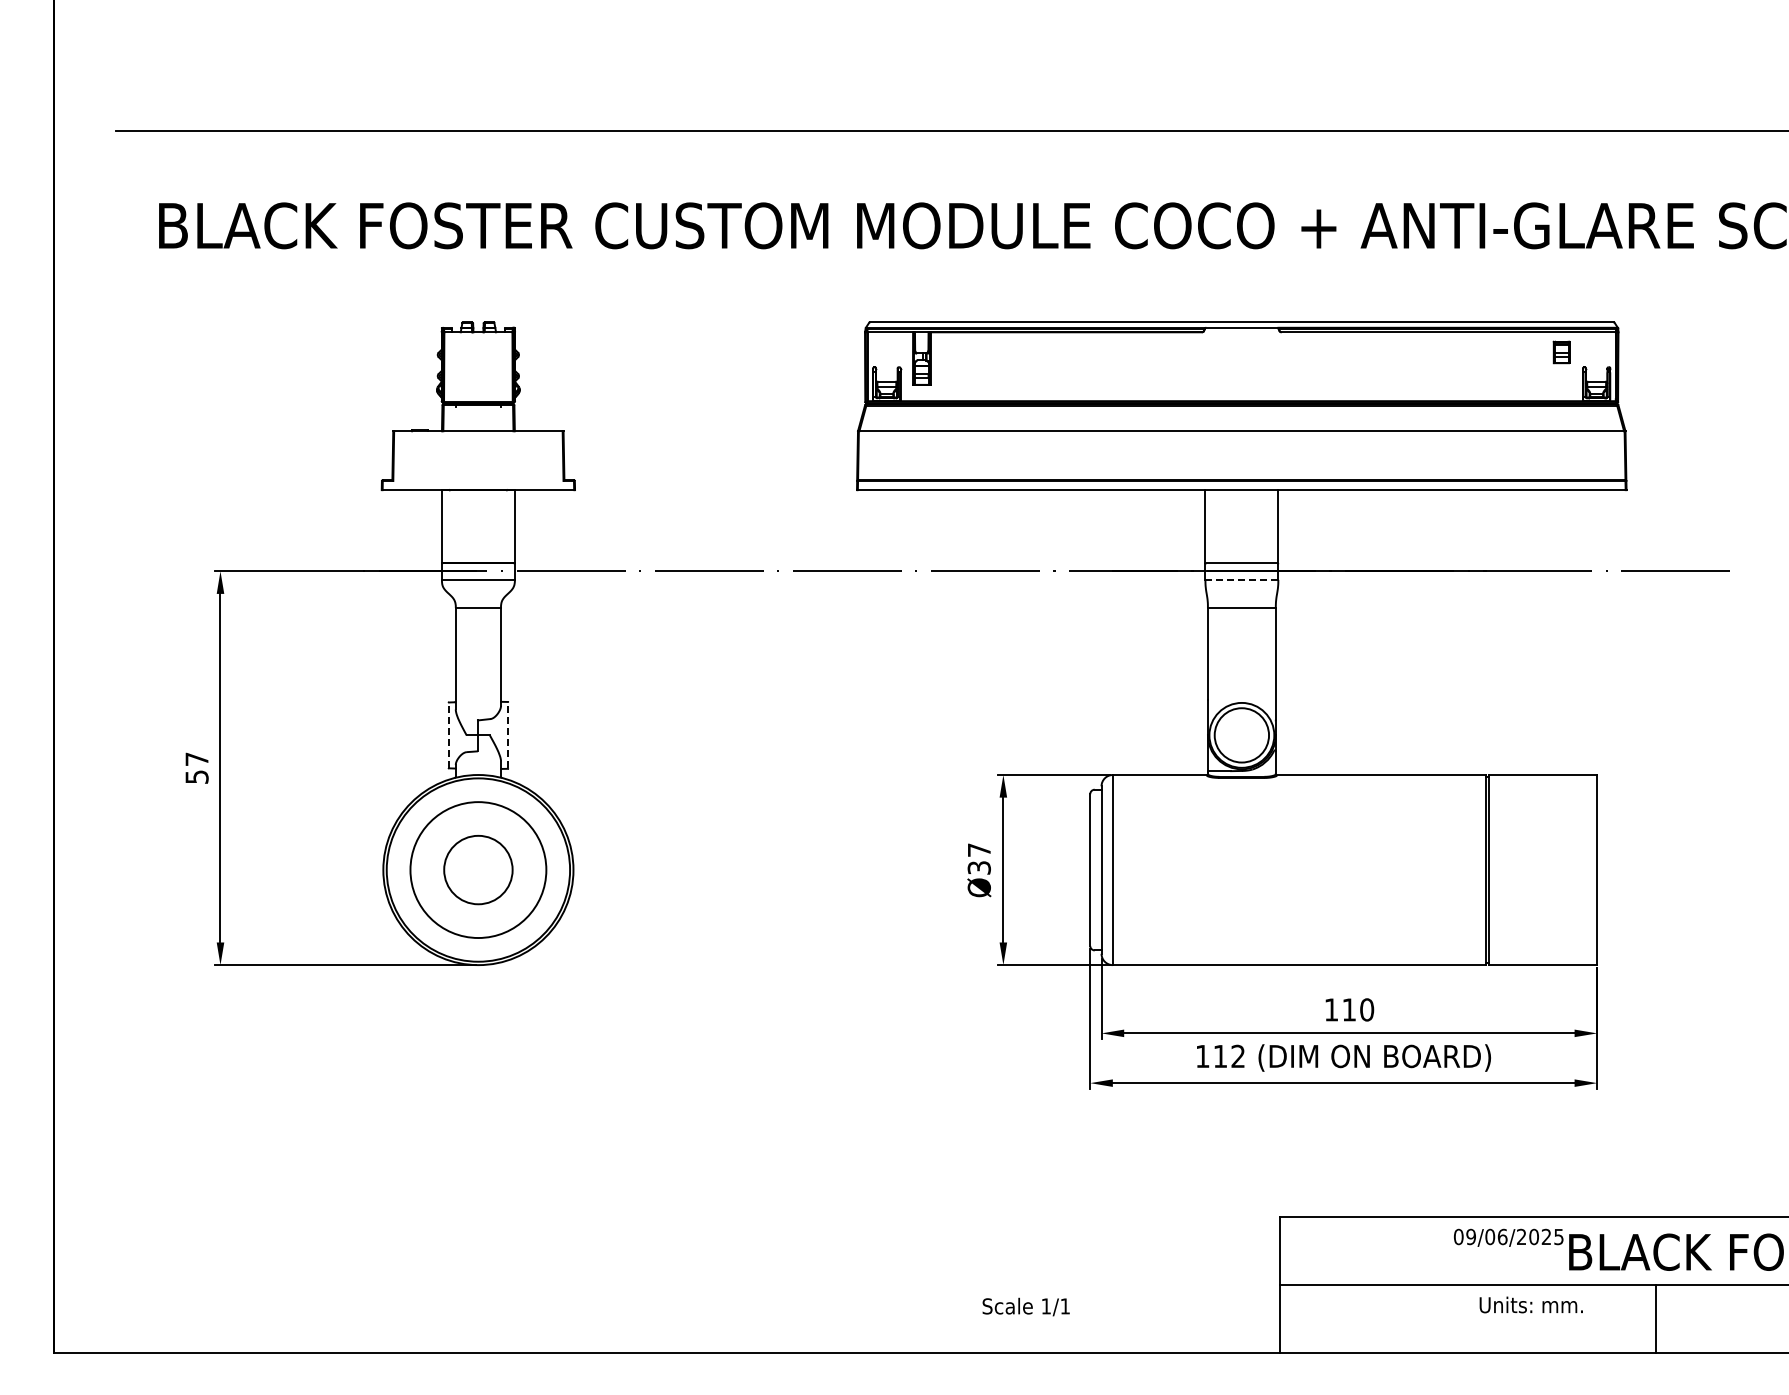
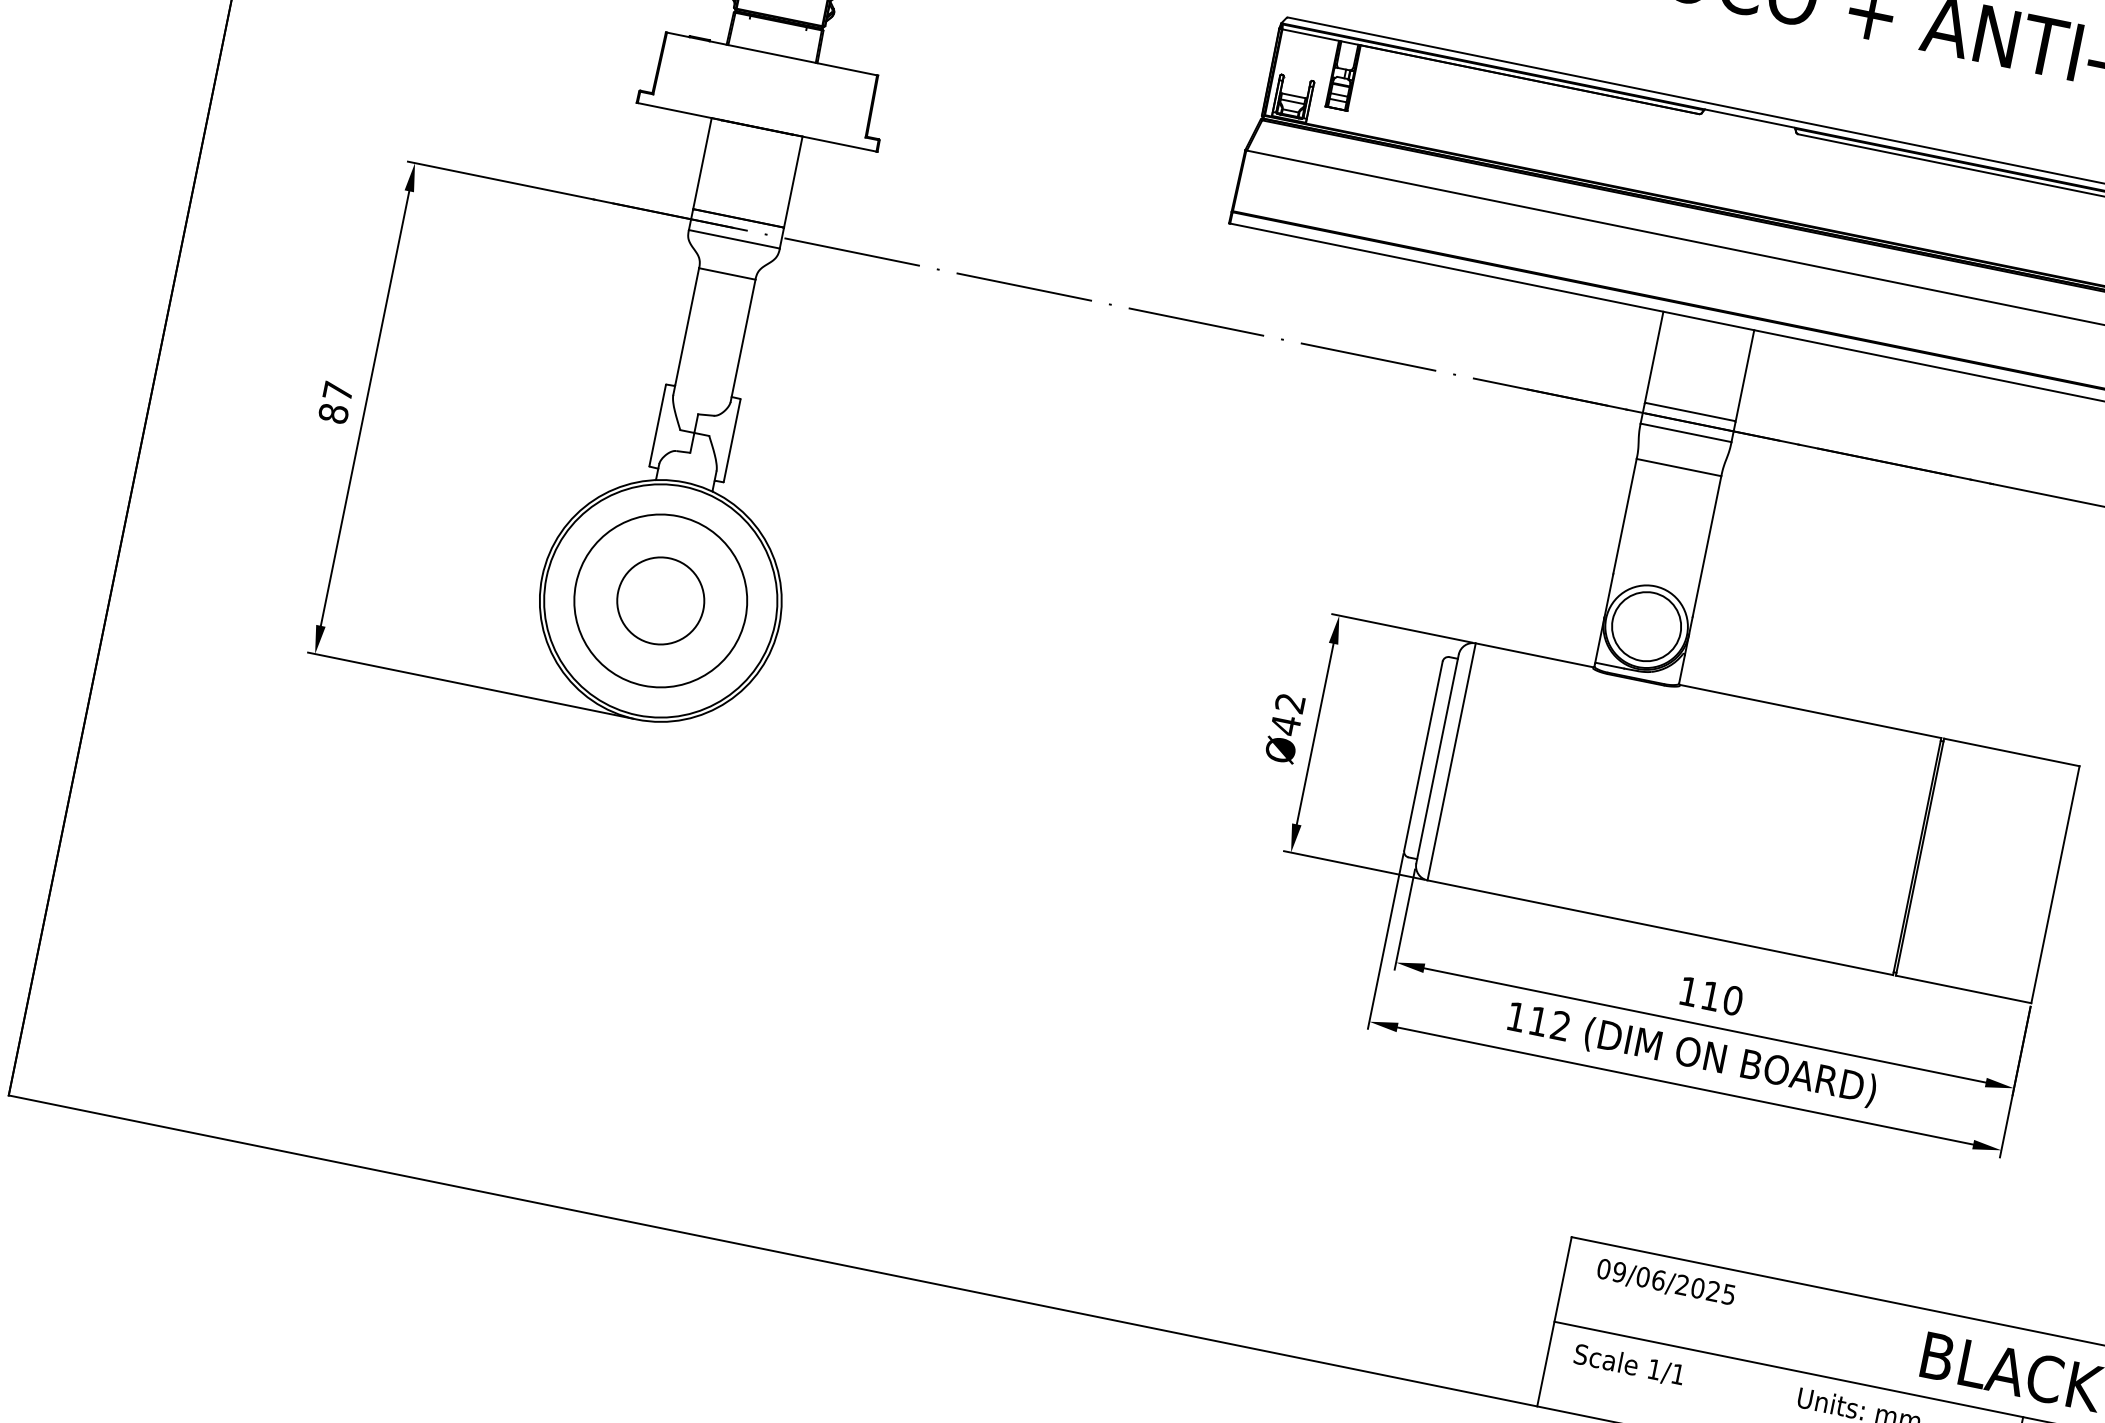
line: (1242, 579) -> (1686, 432), dashed -> solid
line: (448, 734) -> (657, 424), dashed -> solid
line: (508, 735) -> (732, 440), dashed -> solid
text: (196, 776) -> (333, 412), 57 -> 87
text: (978, 859) -> (1286, 714), Ø37 -> Ø42
text: (1508, 1237) -> (1665, 1282), moved
text: (1025, 1306) -> (1628, 1364), moved

